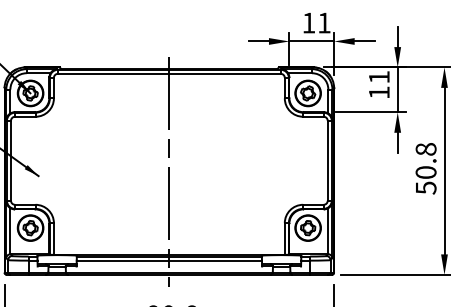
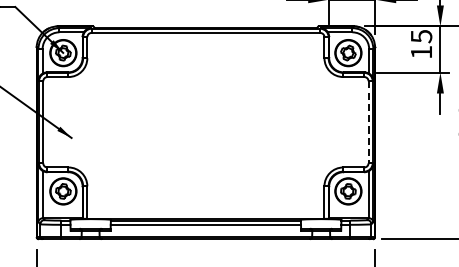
text: (379, 77) -> (421, 36), 11 -> 15
line: (327, 160) -> (368, 121), solid -> dashed
line: (169, 171) -> (206, 133), removed

